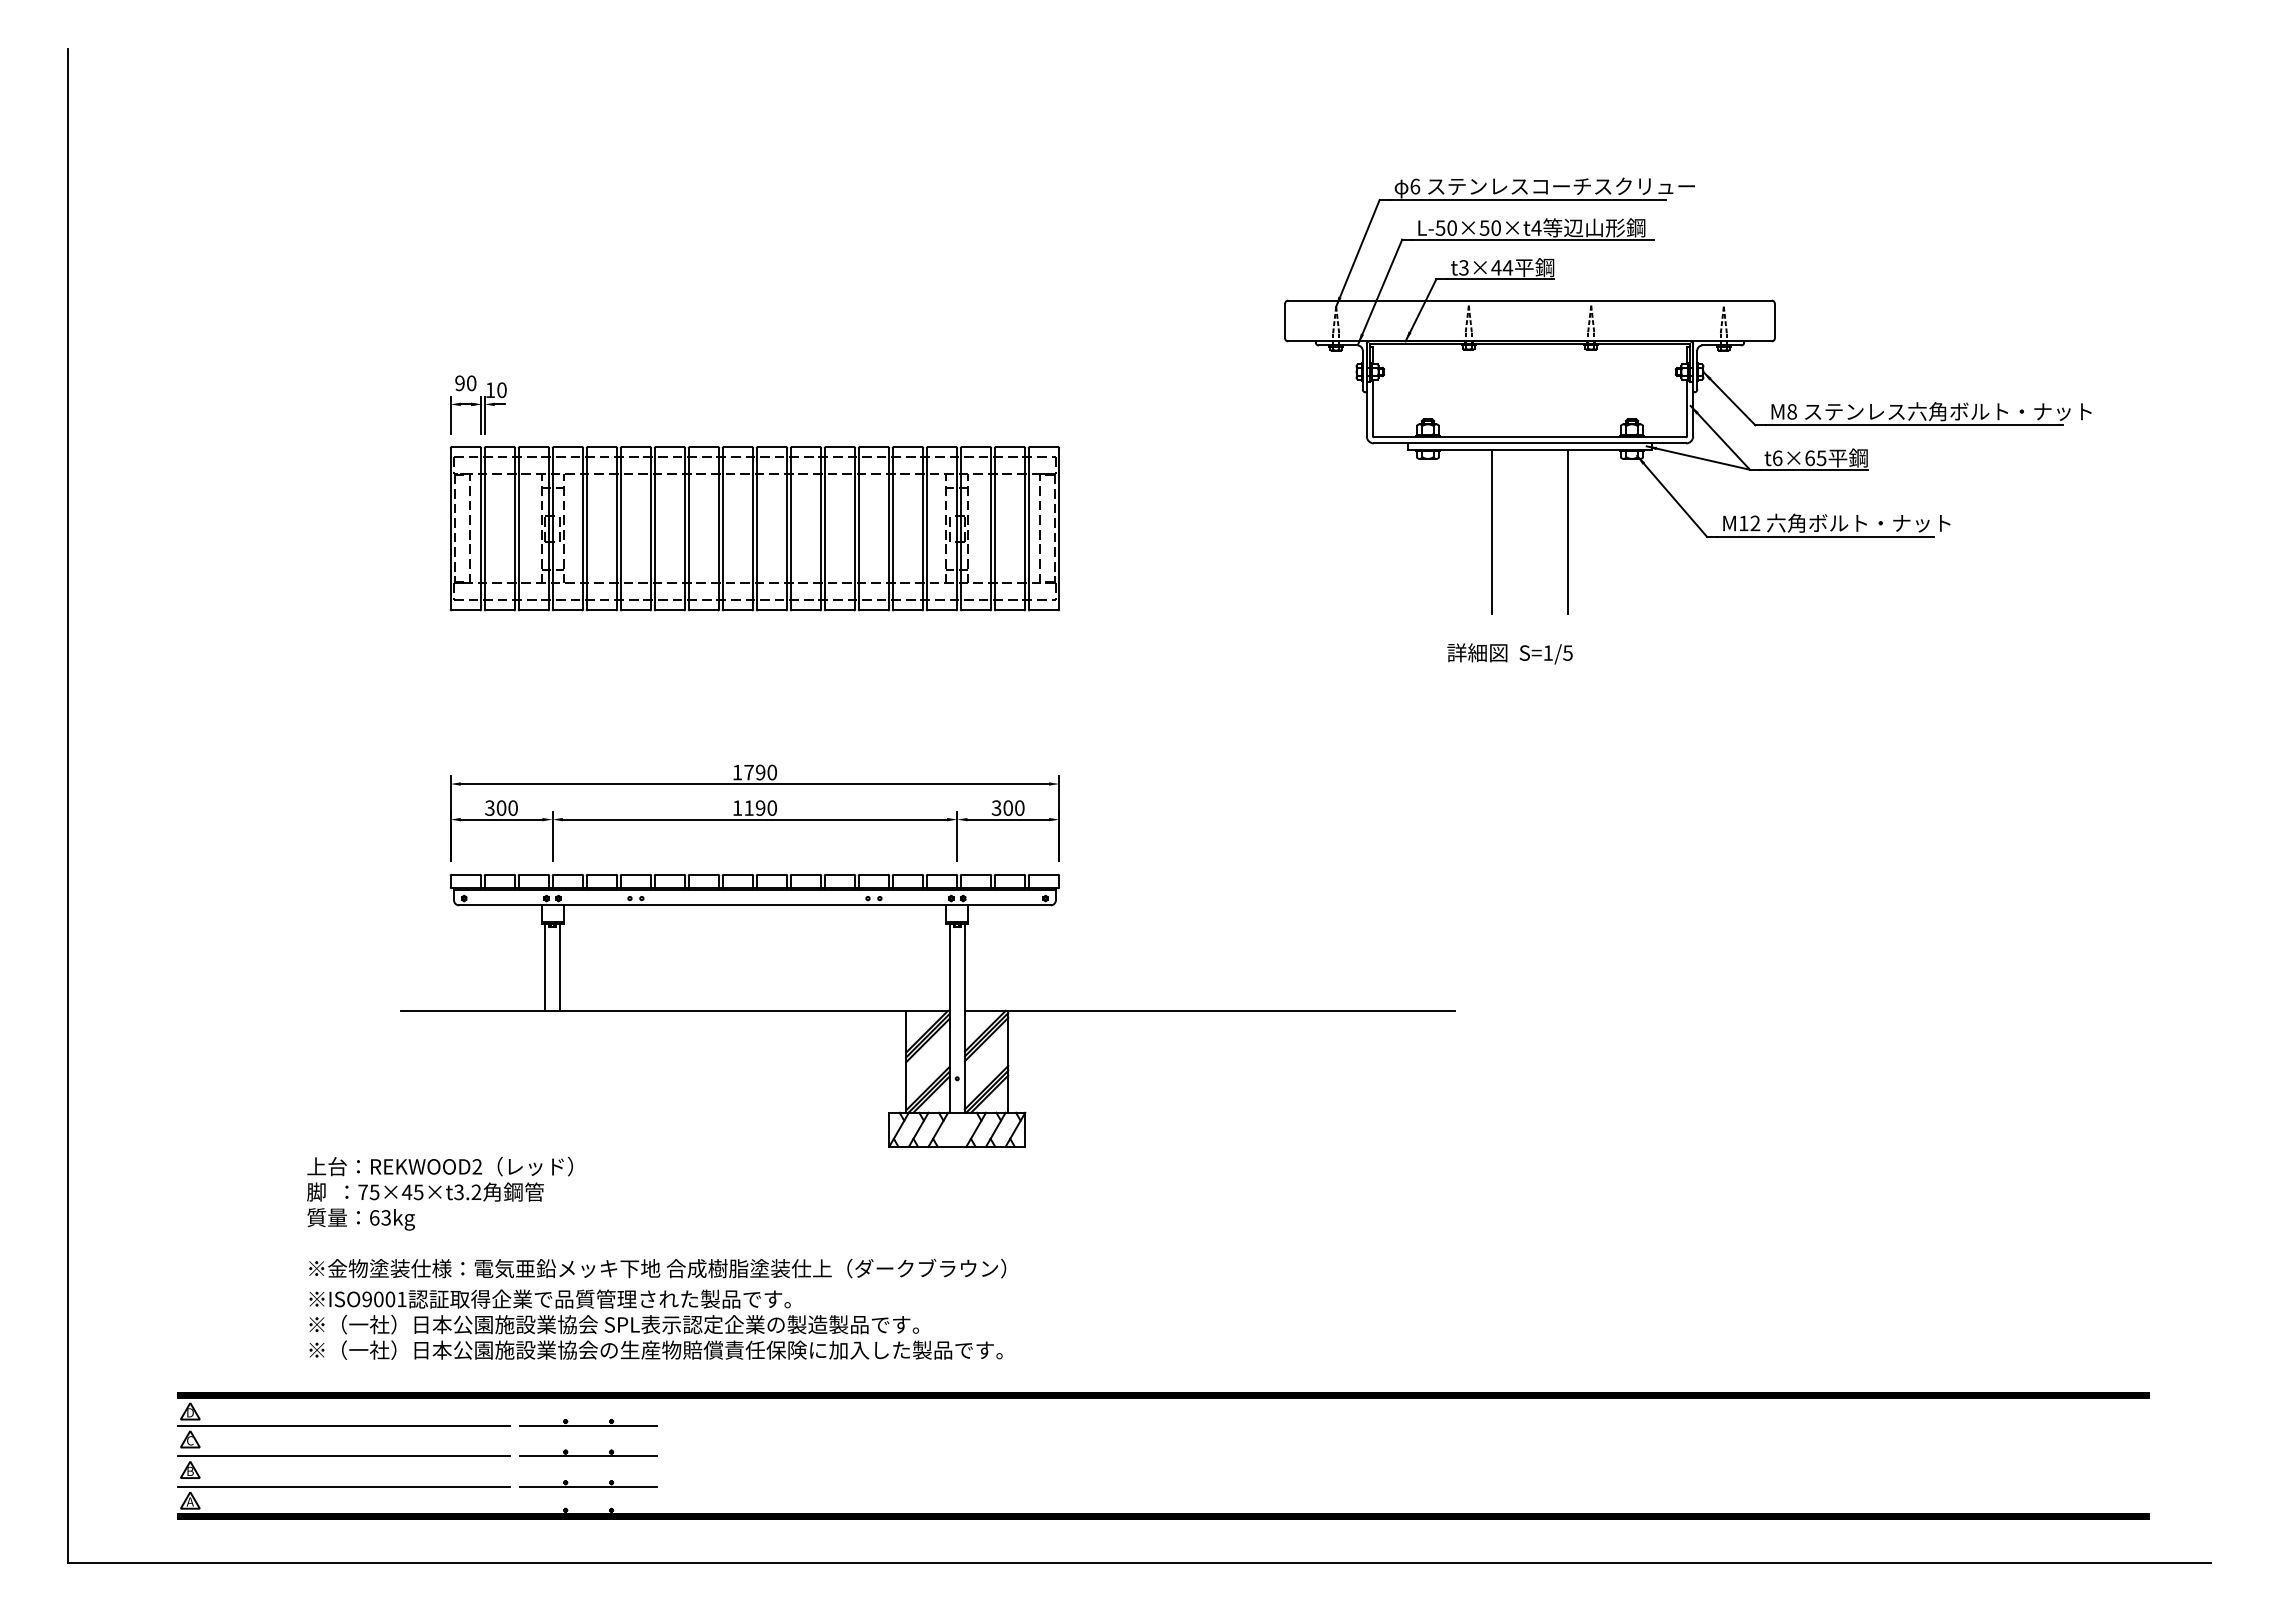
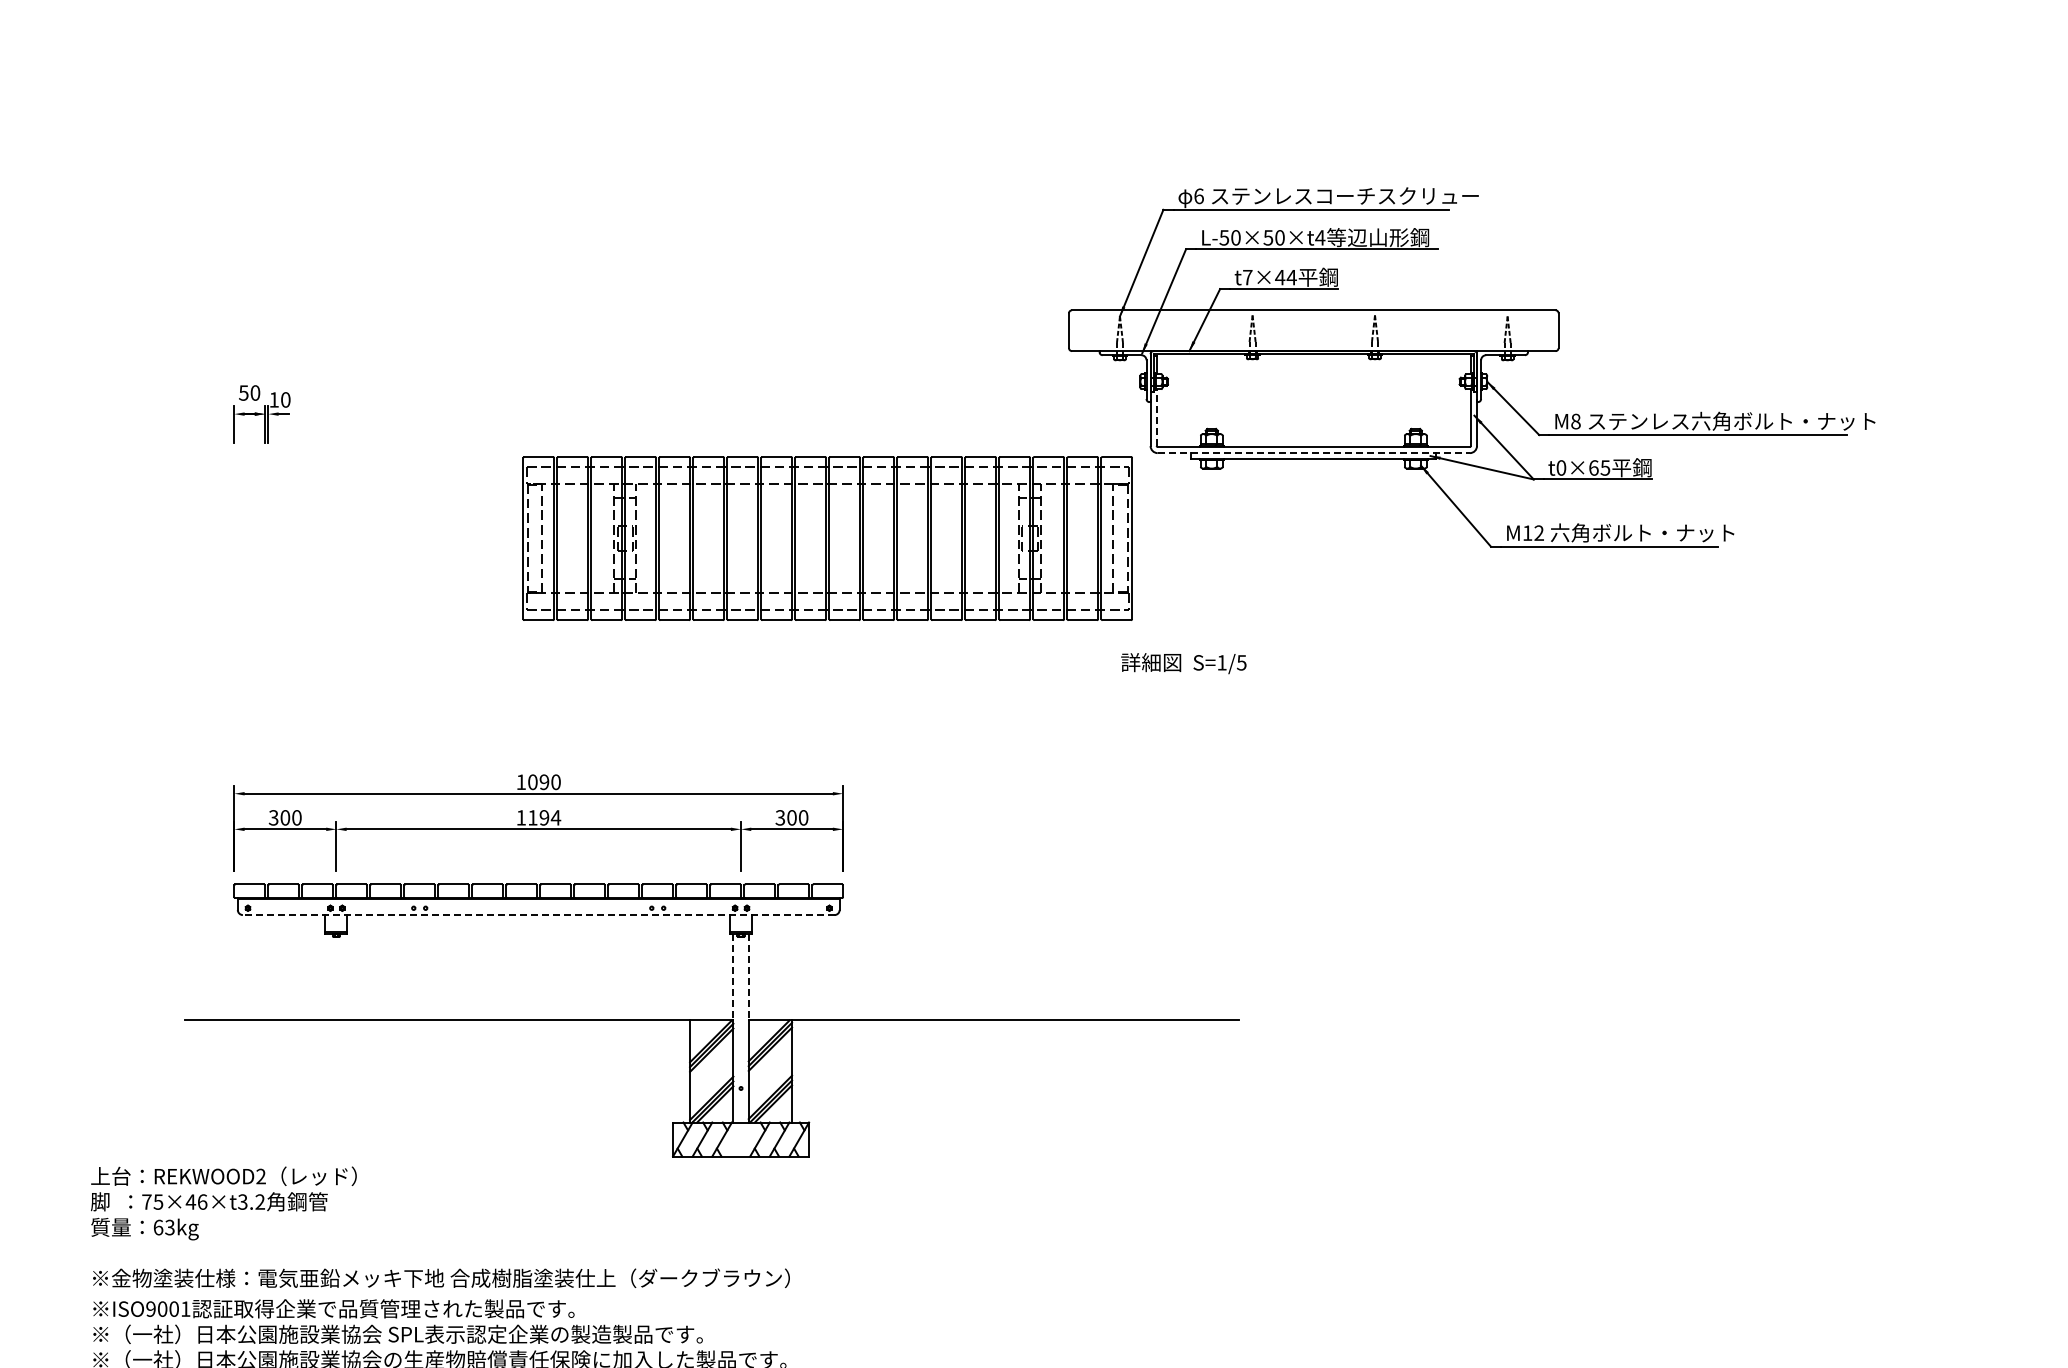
text: (1463, 267) -> (1247, 277), t3×44 -> t7×44
text: (459, 383) -> (243, 393), 90 -> 50
line: (1372, 407) -> (1156, 417), solid -> dashed
line: (1530, 443) -> (1314, 453), solid -> dashed
text: (1777, 457) -> (1561, 467), t6×65 -> t0×65
part: (754, 528) -> (827, 538), moved
line: (1491, 531) -> (1275, 541), removed
line: (1568, 531) -> (1352, 541), removed
text: (1509, 653) -> (1183, 663), moved
text: (748, 772) -> (532, 782), 1790 -> 1090
text: (772, 807) -> (556, 817), 1190 -> 1194
line: (754, 905) -> (538, 915), solid -> dashed
line: (544, 967) -> (328, 977), removed
line: (560, 967) -> (344, 977), removed
line: (949, 968) -> (733, 978), solid -> dashed
line: (964, 968) -> (748, 978), solid -> dashed
text: (418, 1192) -> (202, 1202), 75×45×t3.2 -> 75×46×t3.2

